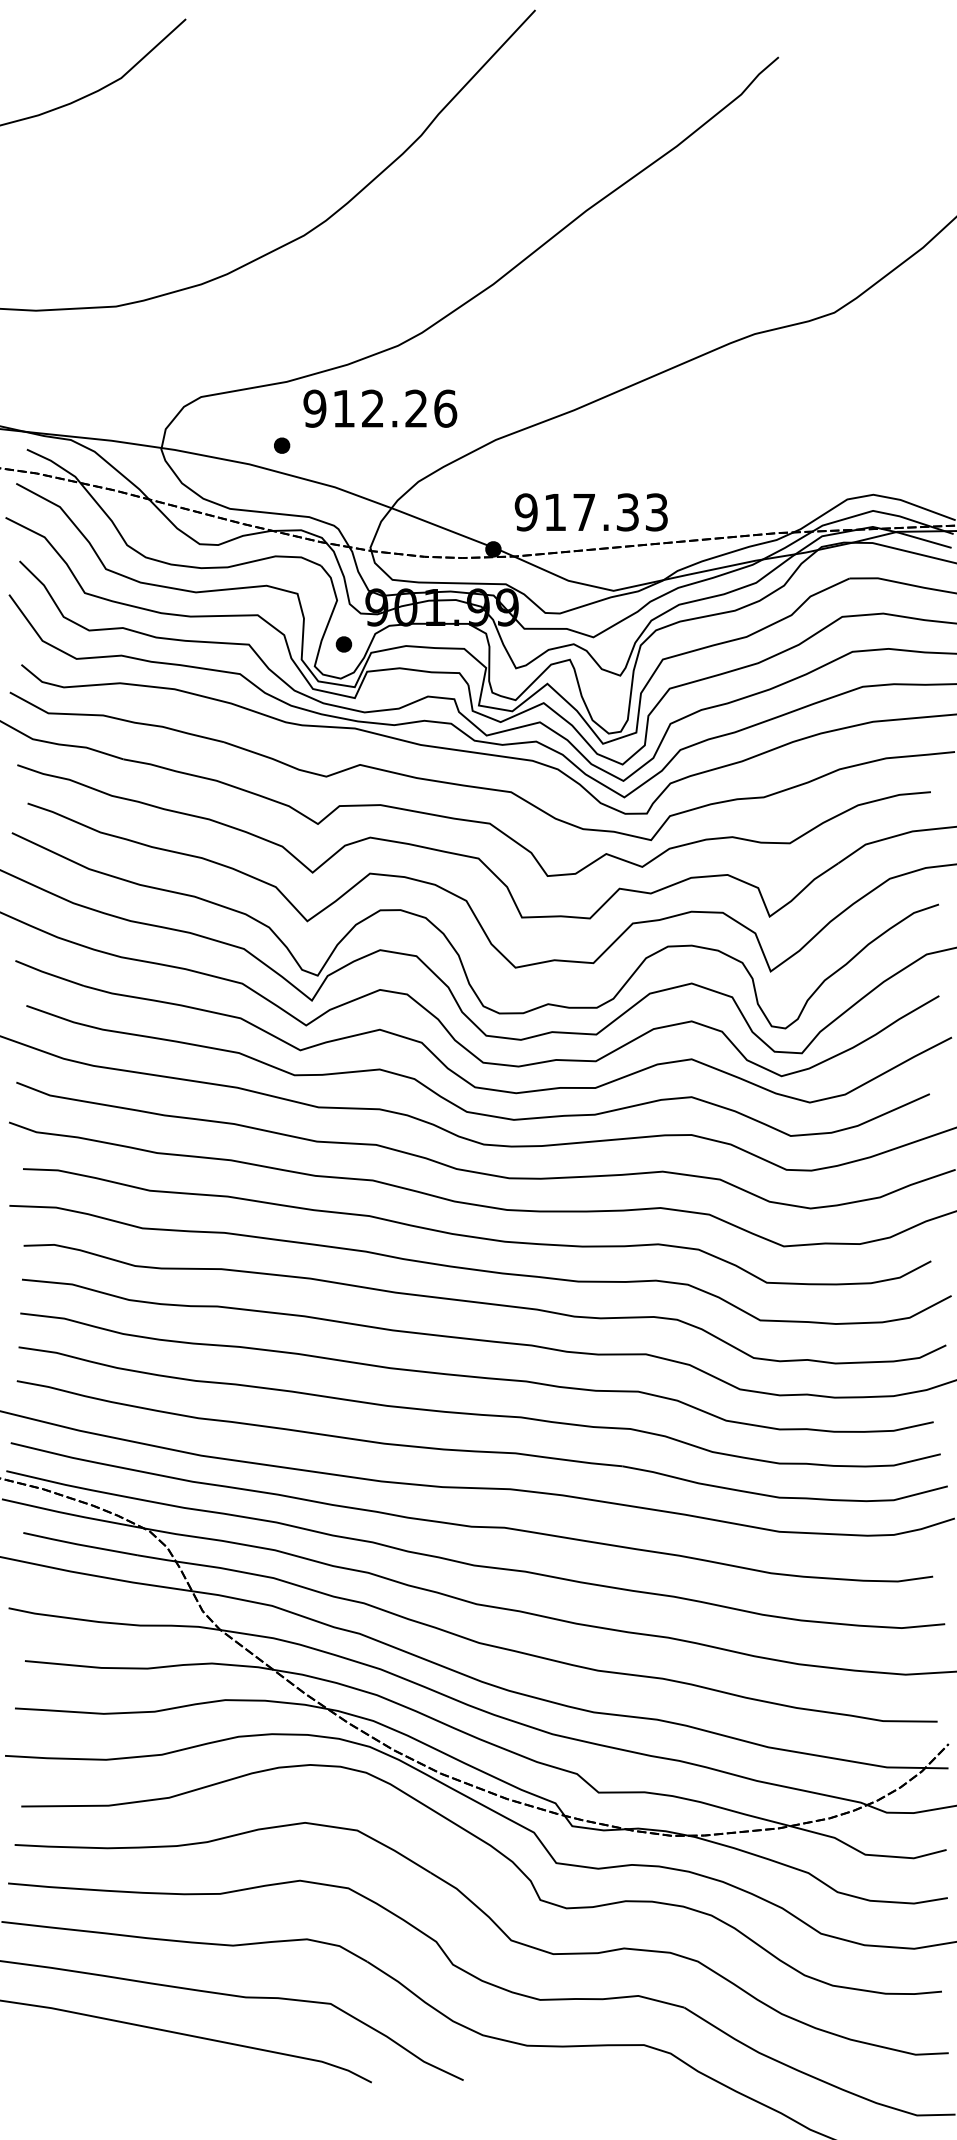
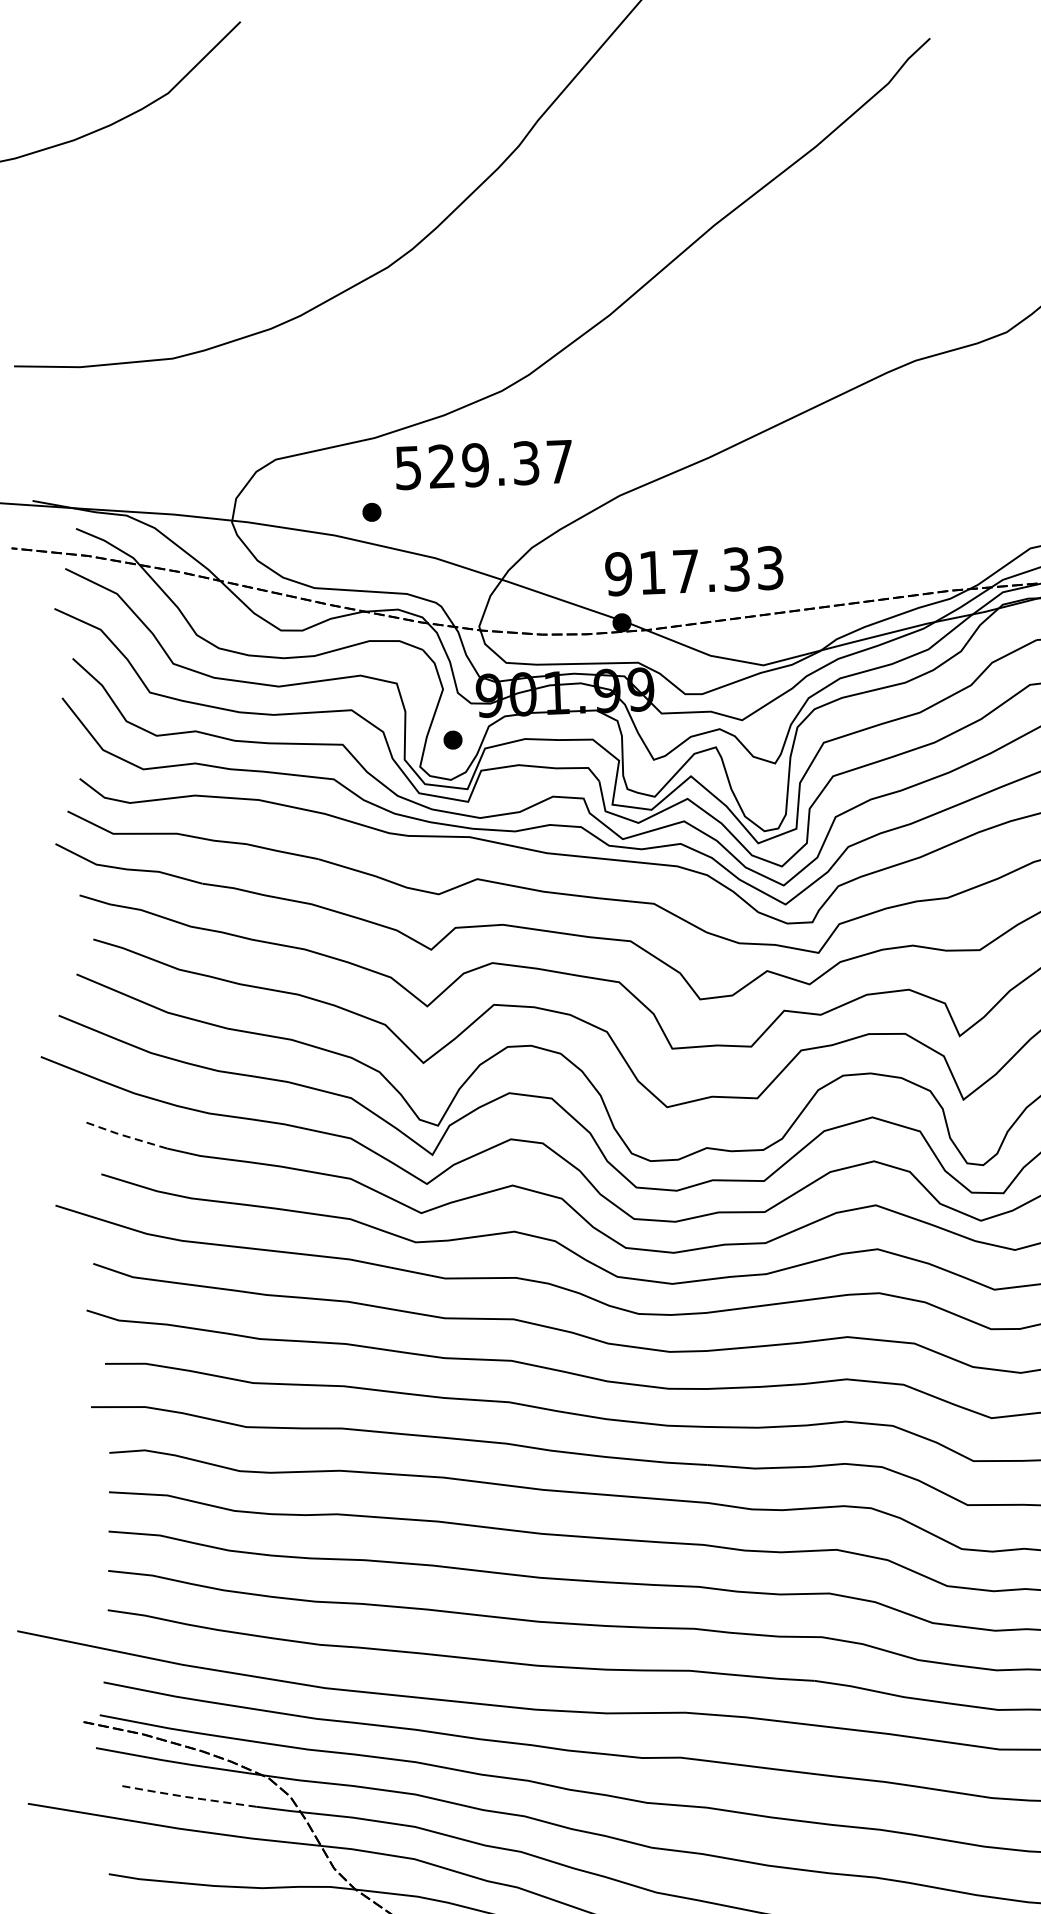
text: (380, 408) -> (484, 464), 912.26 -> 529.37
text: (590, 512) -> (693, 571), moved
line: (49, 974) -> (126, 1136), solid -> dashed
line: (79, 1544) -> (188, 1796), solid -> dashed

